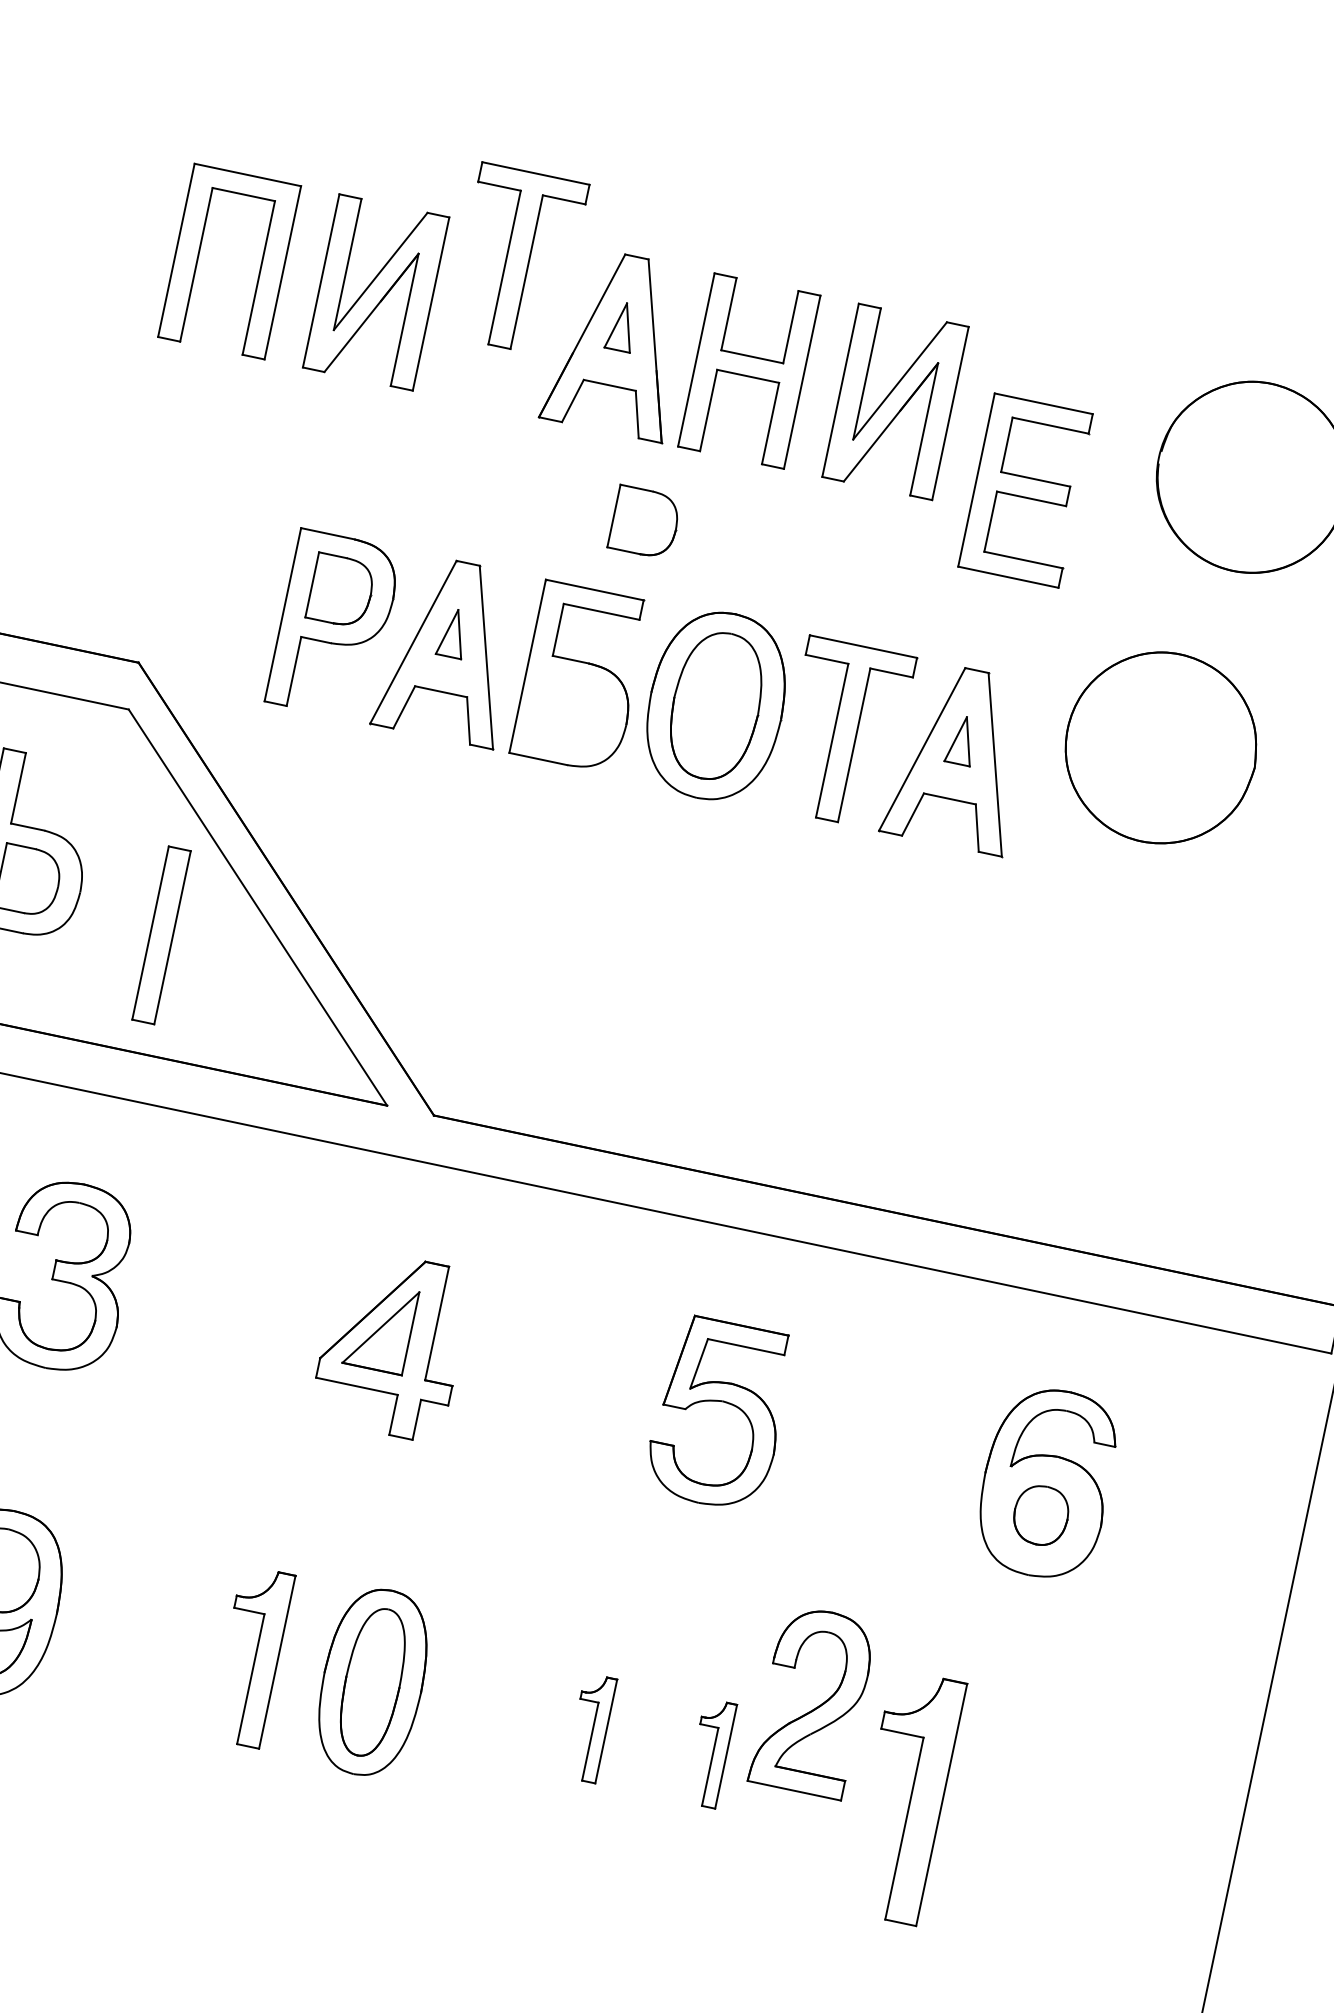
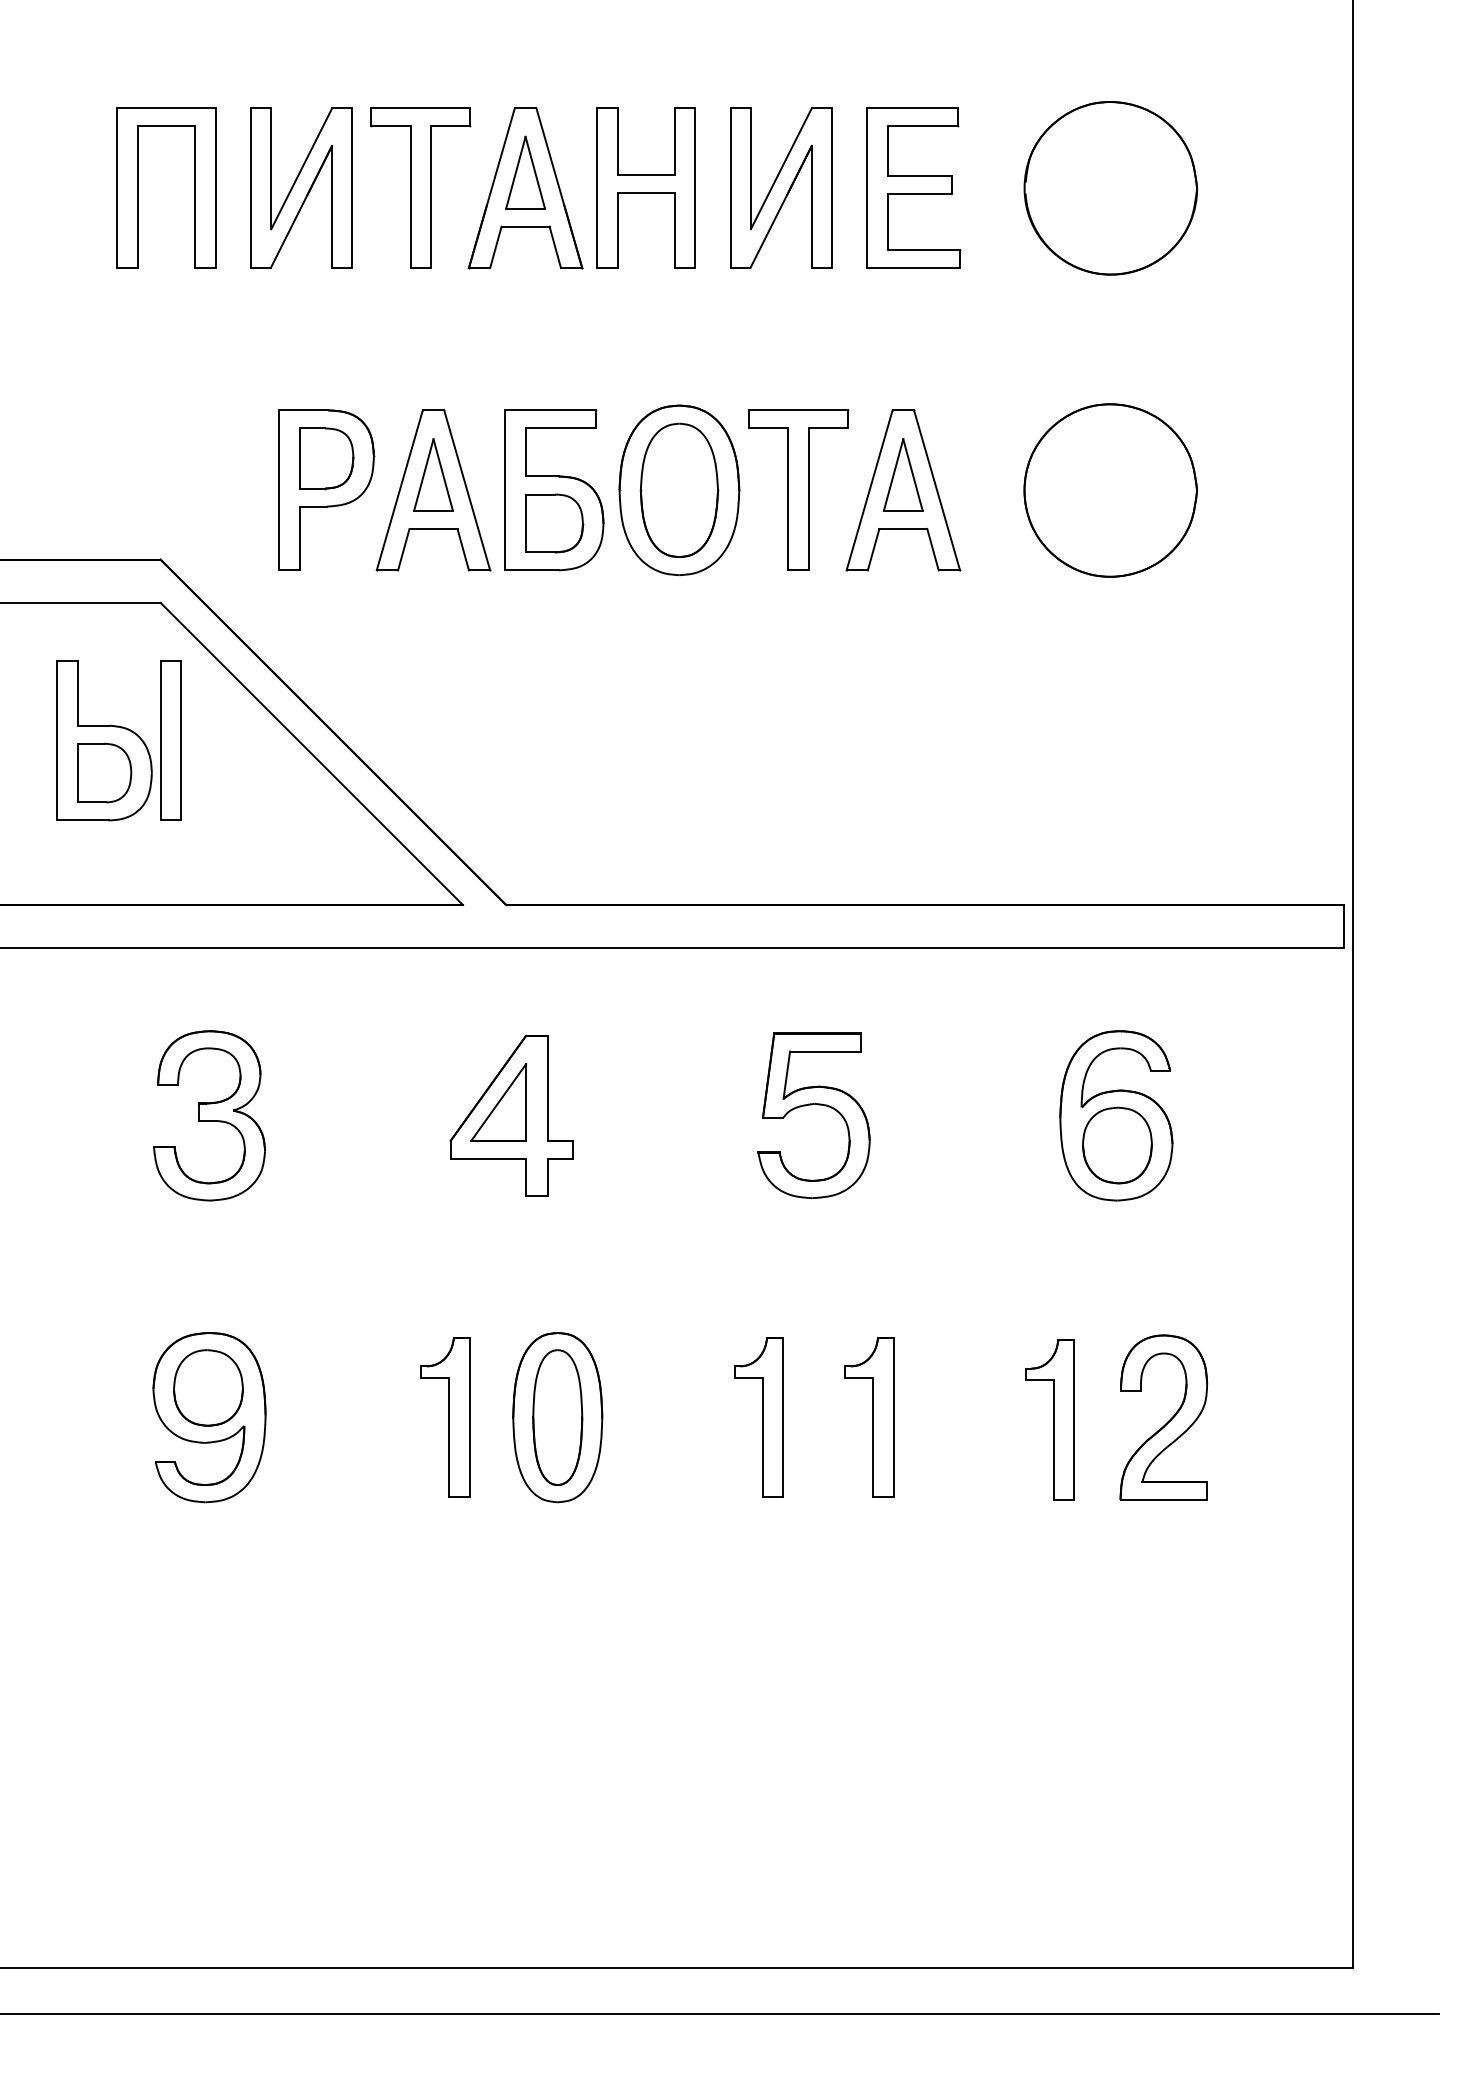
part: (517, 259) -> (420, 187), moved
part: (622, 326) -> (525, 172), size x1.67
part: (1026, 489) -> (913, 187), moved
part: (645, 522) -> (554, 523), moved
part: (453, 632) -> (433, 474), size x1.67
part: (961, 739) -> (902, 474), size x1.67
part: (1161, 747) -> (1110, 490), moved
part: (161, 935) -> (170, 740), moved
part: (1041, 1515) -> (1117, 1145), size x1.43
part: (813, 1701) -> (1163, 1417), moved
part: (590, 1728) -> (758, 1417), size x1.67
part: (710, 1753) -> (869, 1417), size x1.67
part: (904, 1796) -> (1049, 1419), size x0.71

